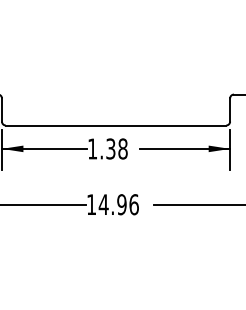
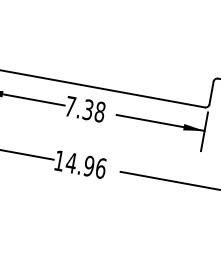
text: (92, 148) -> (70, 106), 1.38 -> 7.38

